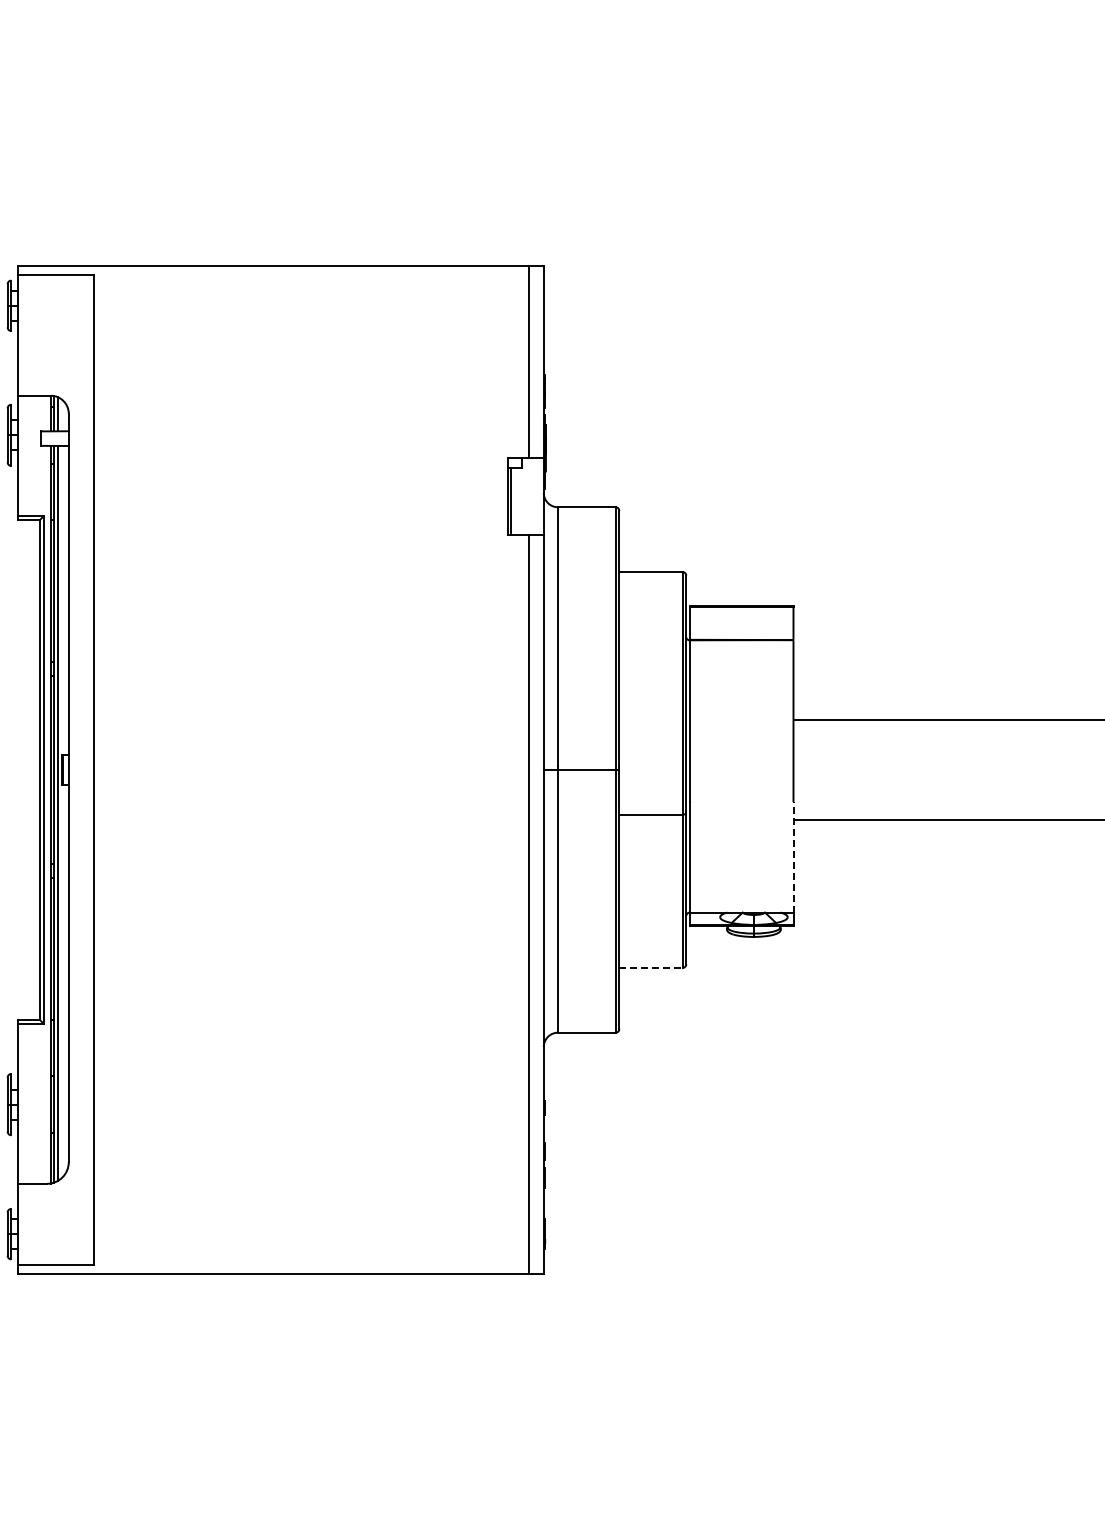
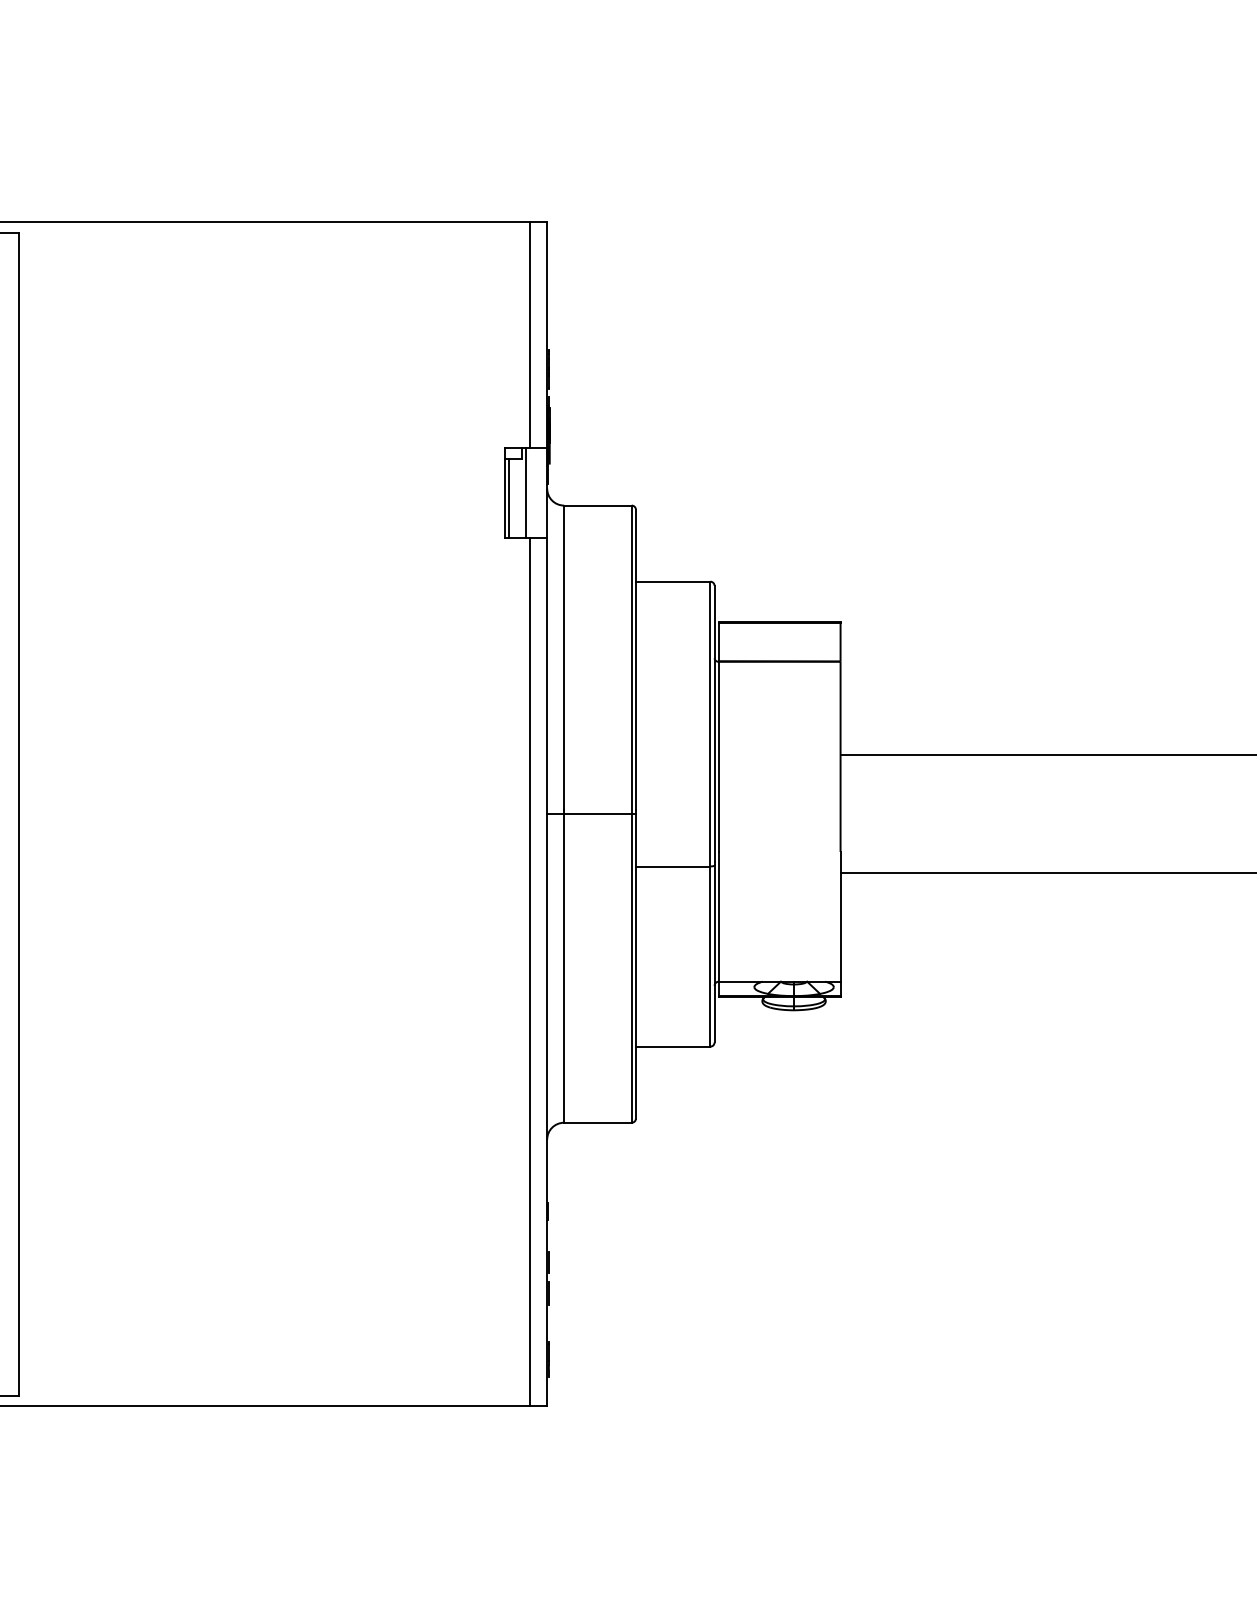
line: (525, 496) -> (525, 492), added
line: (793, 856) -> (840, 915), dashed -> solid
line: (651, 967) -> (673, 1046), dashed -> solid

